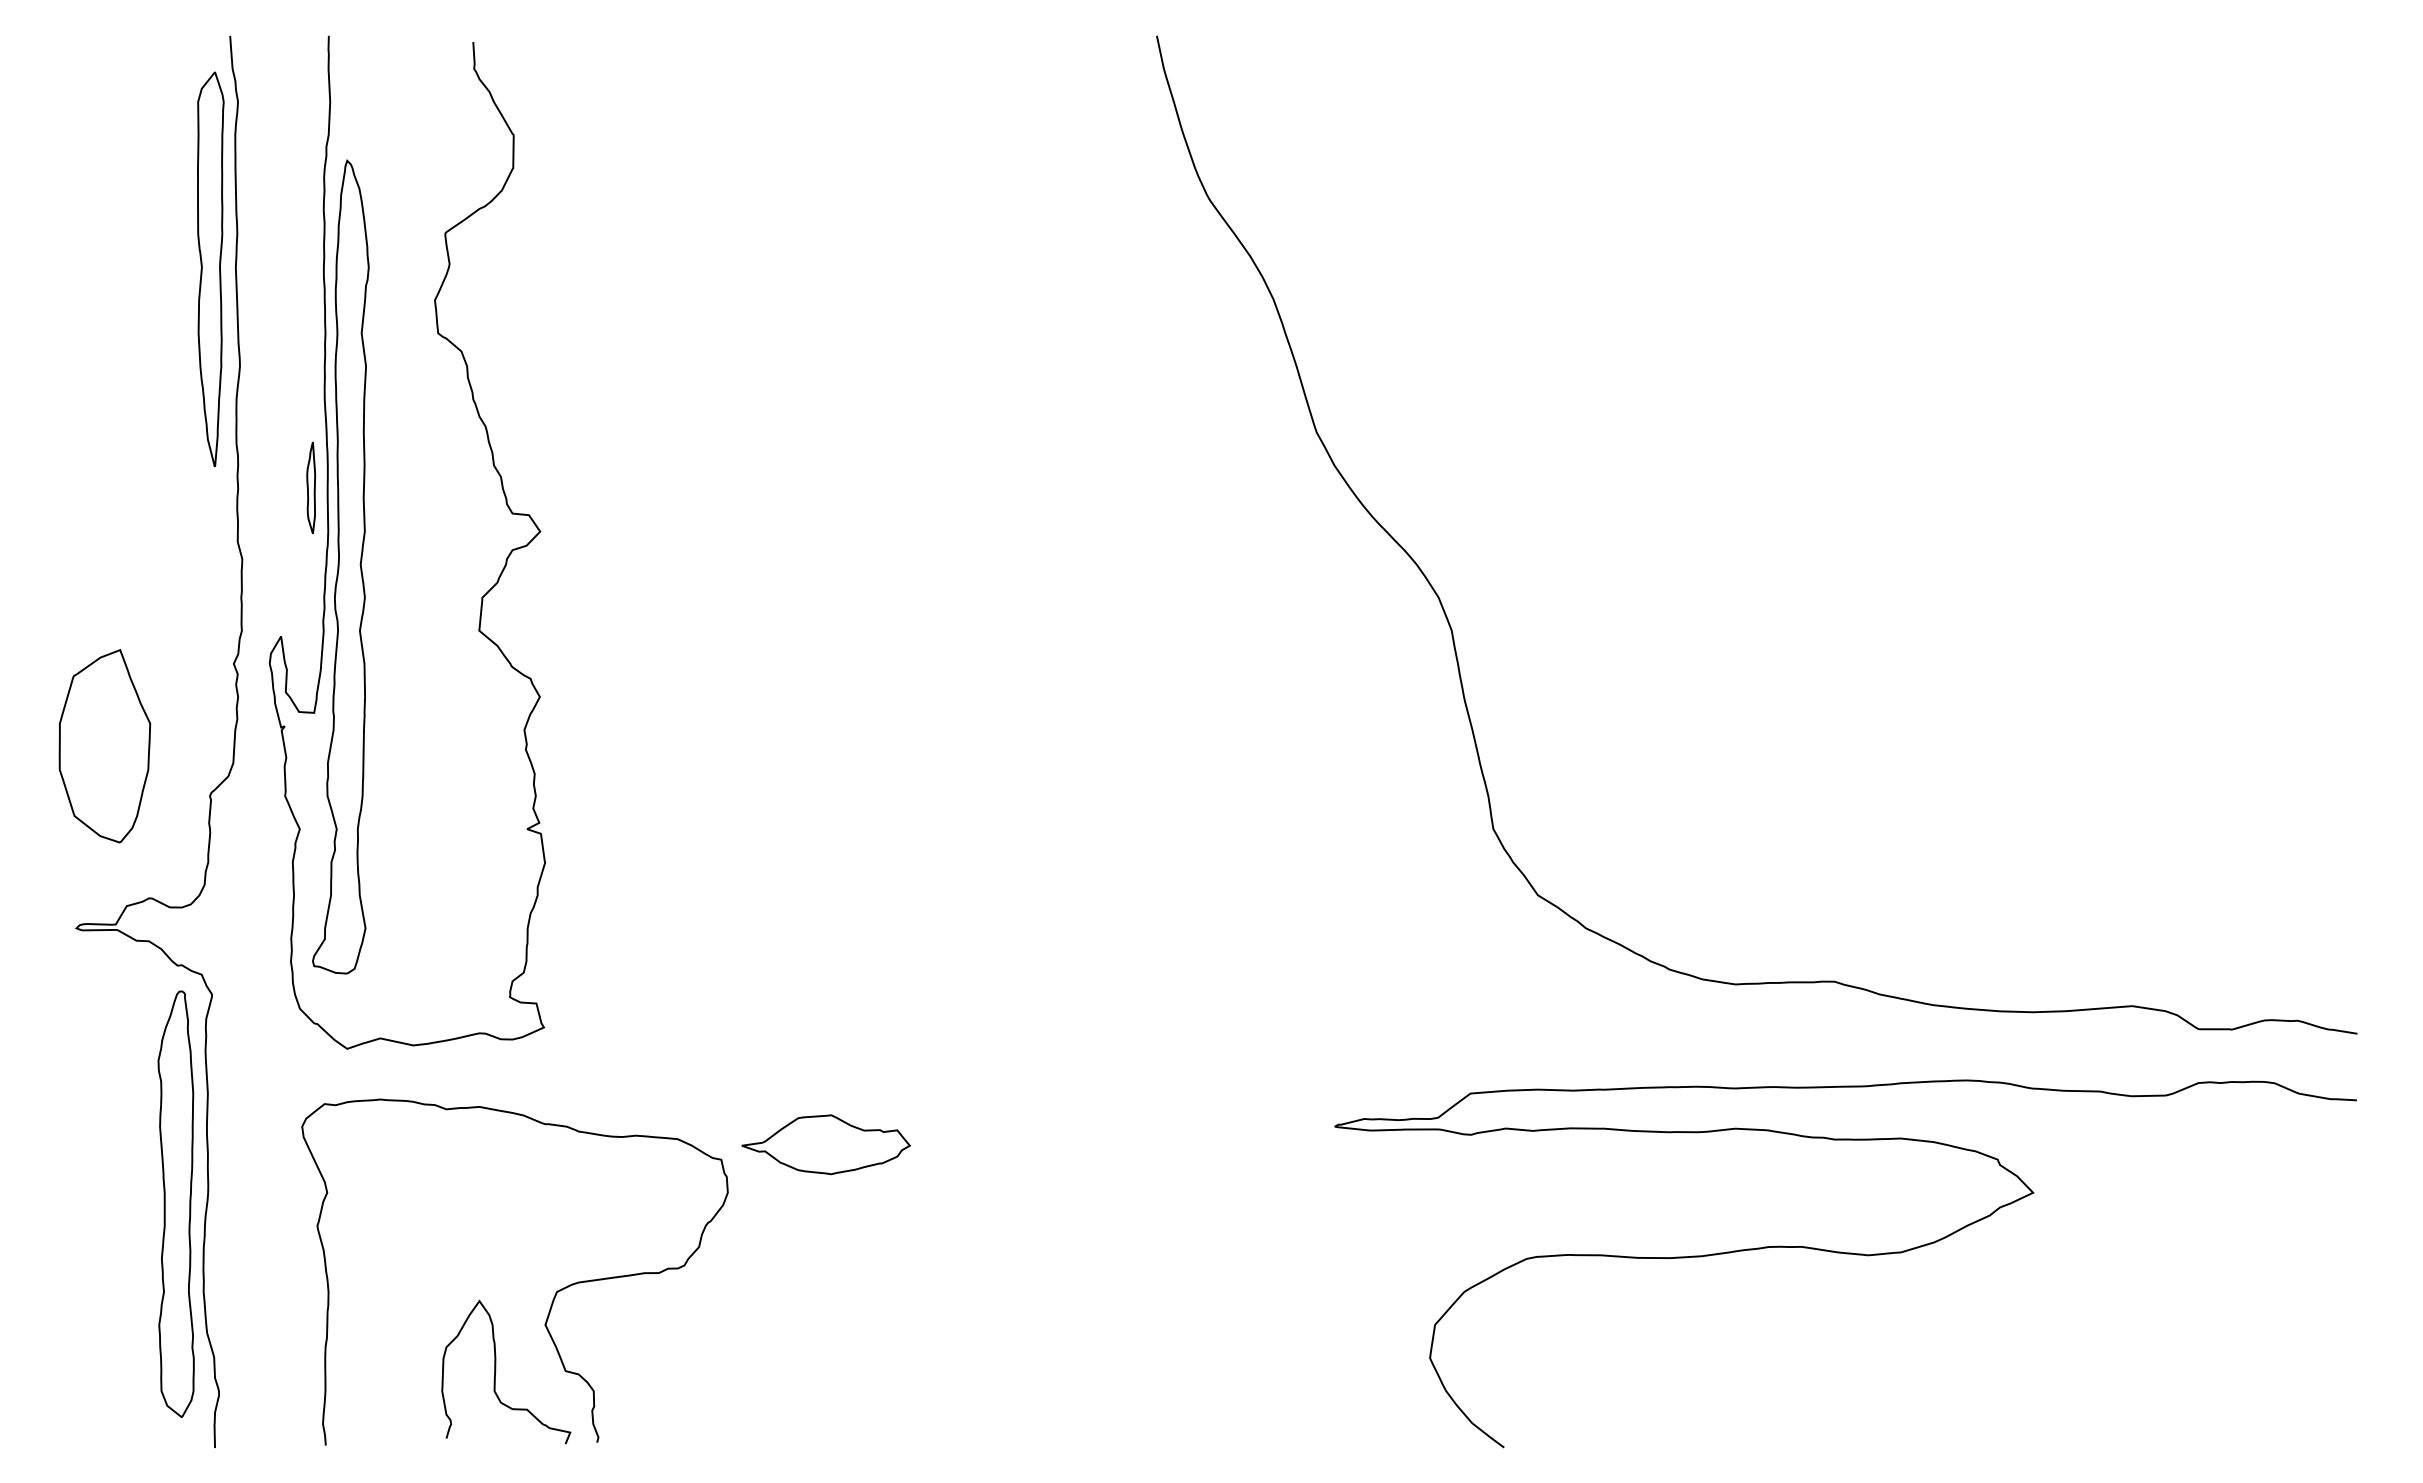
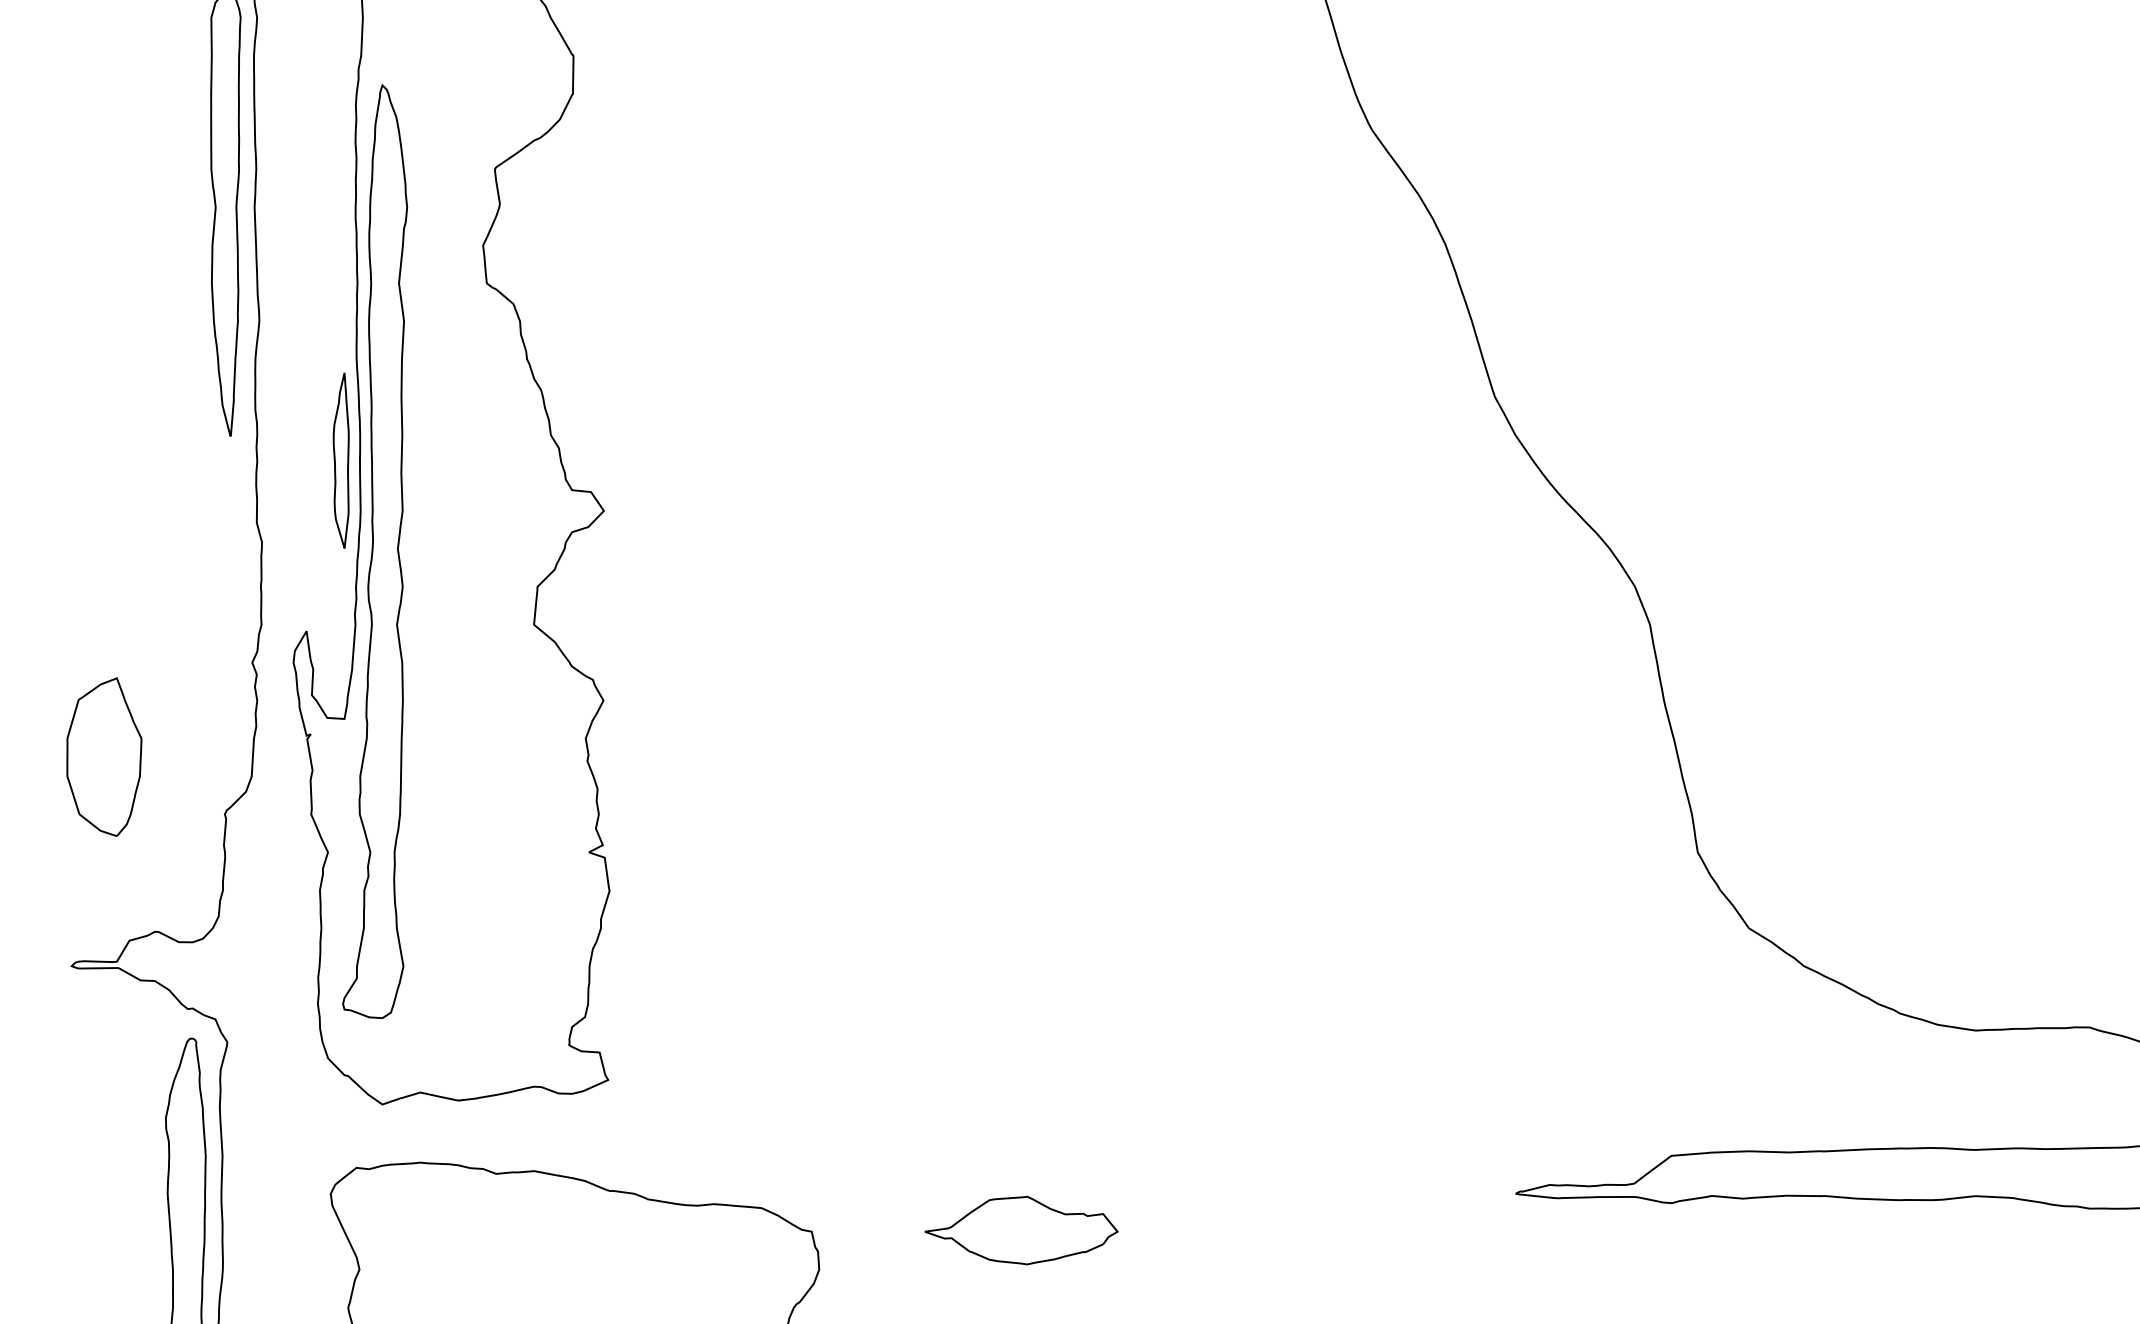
part: (310, 487) -> (340, 460), size x1.67
part: (104, 745) -> (103, 756), size x0.71
part: (825, 1144) -> (1020, 1230), moved

